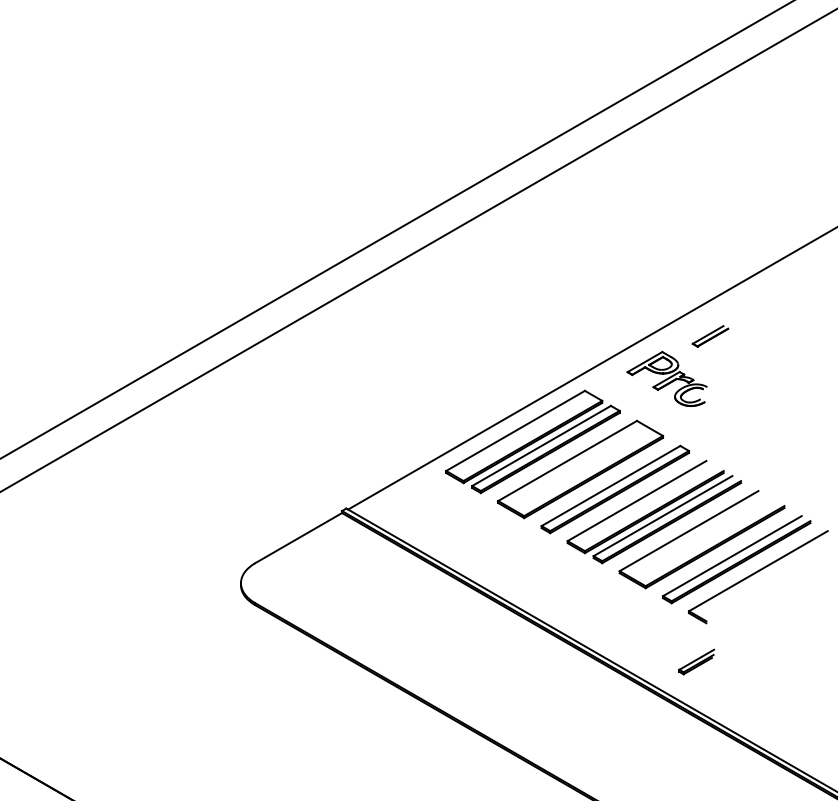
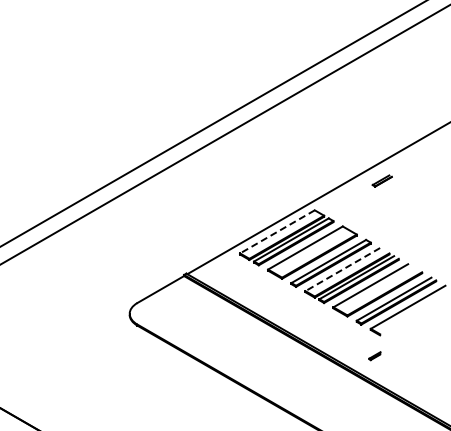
part: (666, 378) -> (358, 203), removed
line: (515, 432) -> (277, 232), solid -> dashed
line: (636, 500) -> (342, 269), solid -> dashed
part: (695, 660) -> (374, 355), size x0.6

